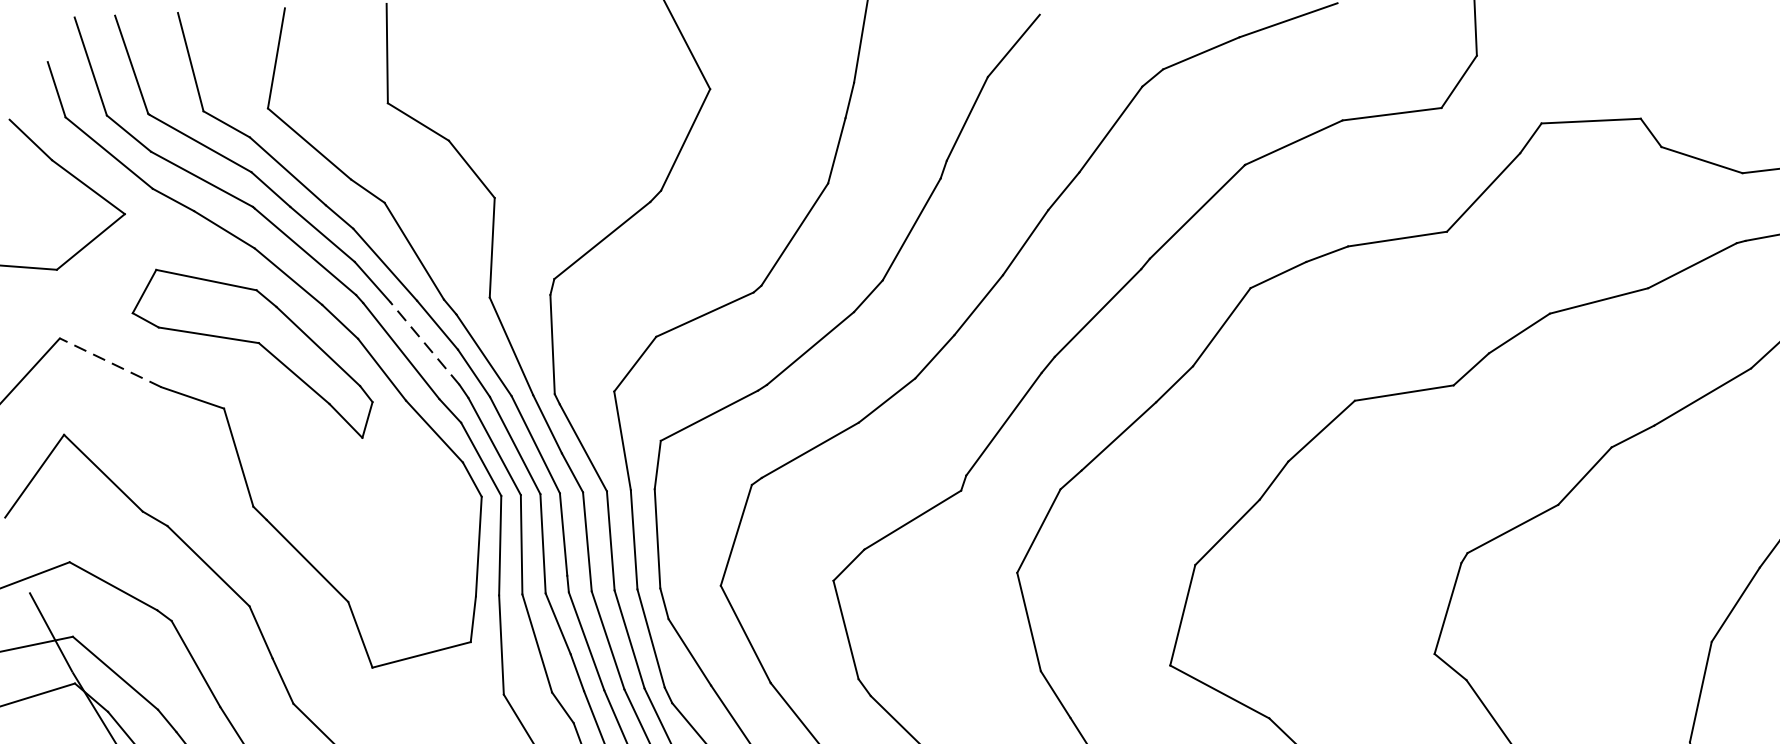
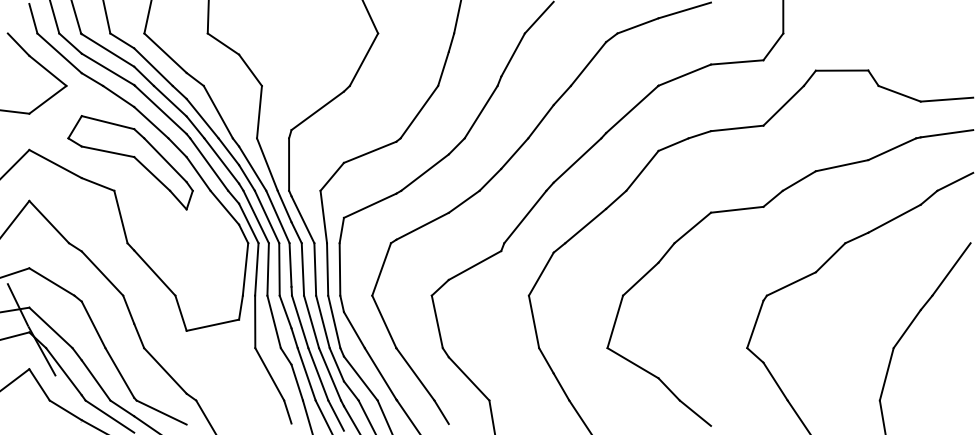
line: (424, 344) -> (221, 161), dashed -> solid
line: (110, 363) -> (55, 164), dashed -> solid

